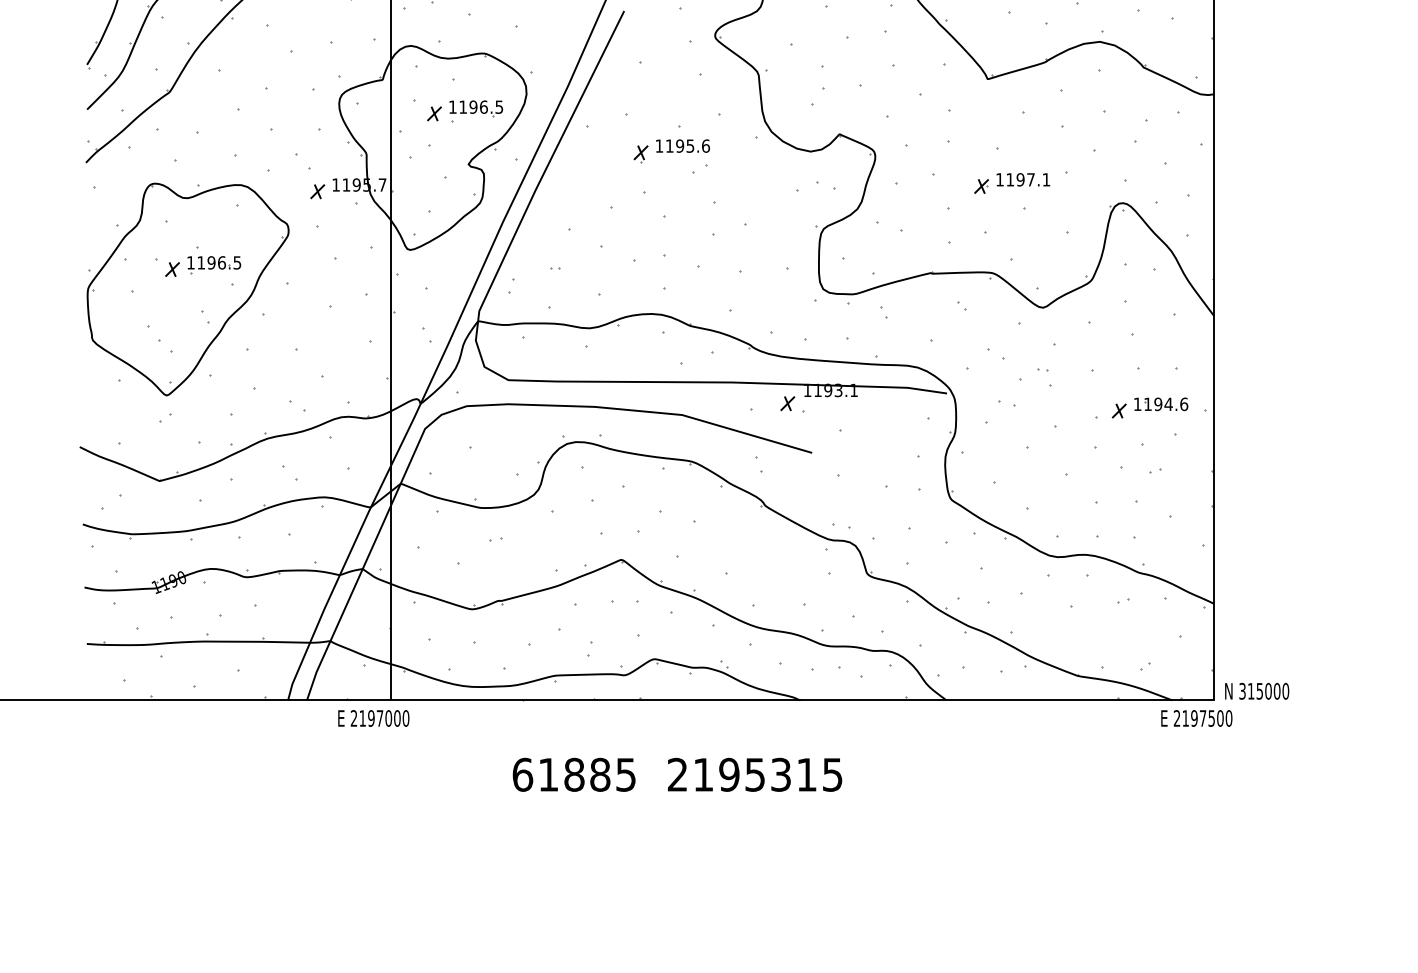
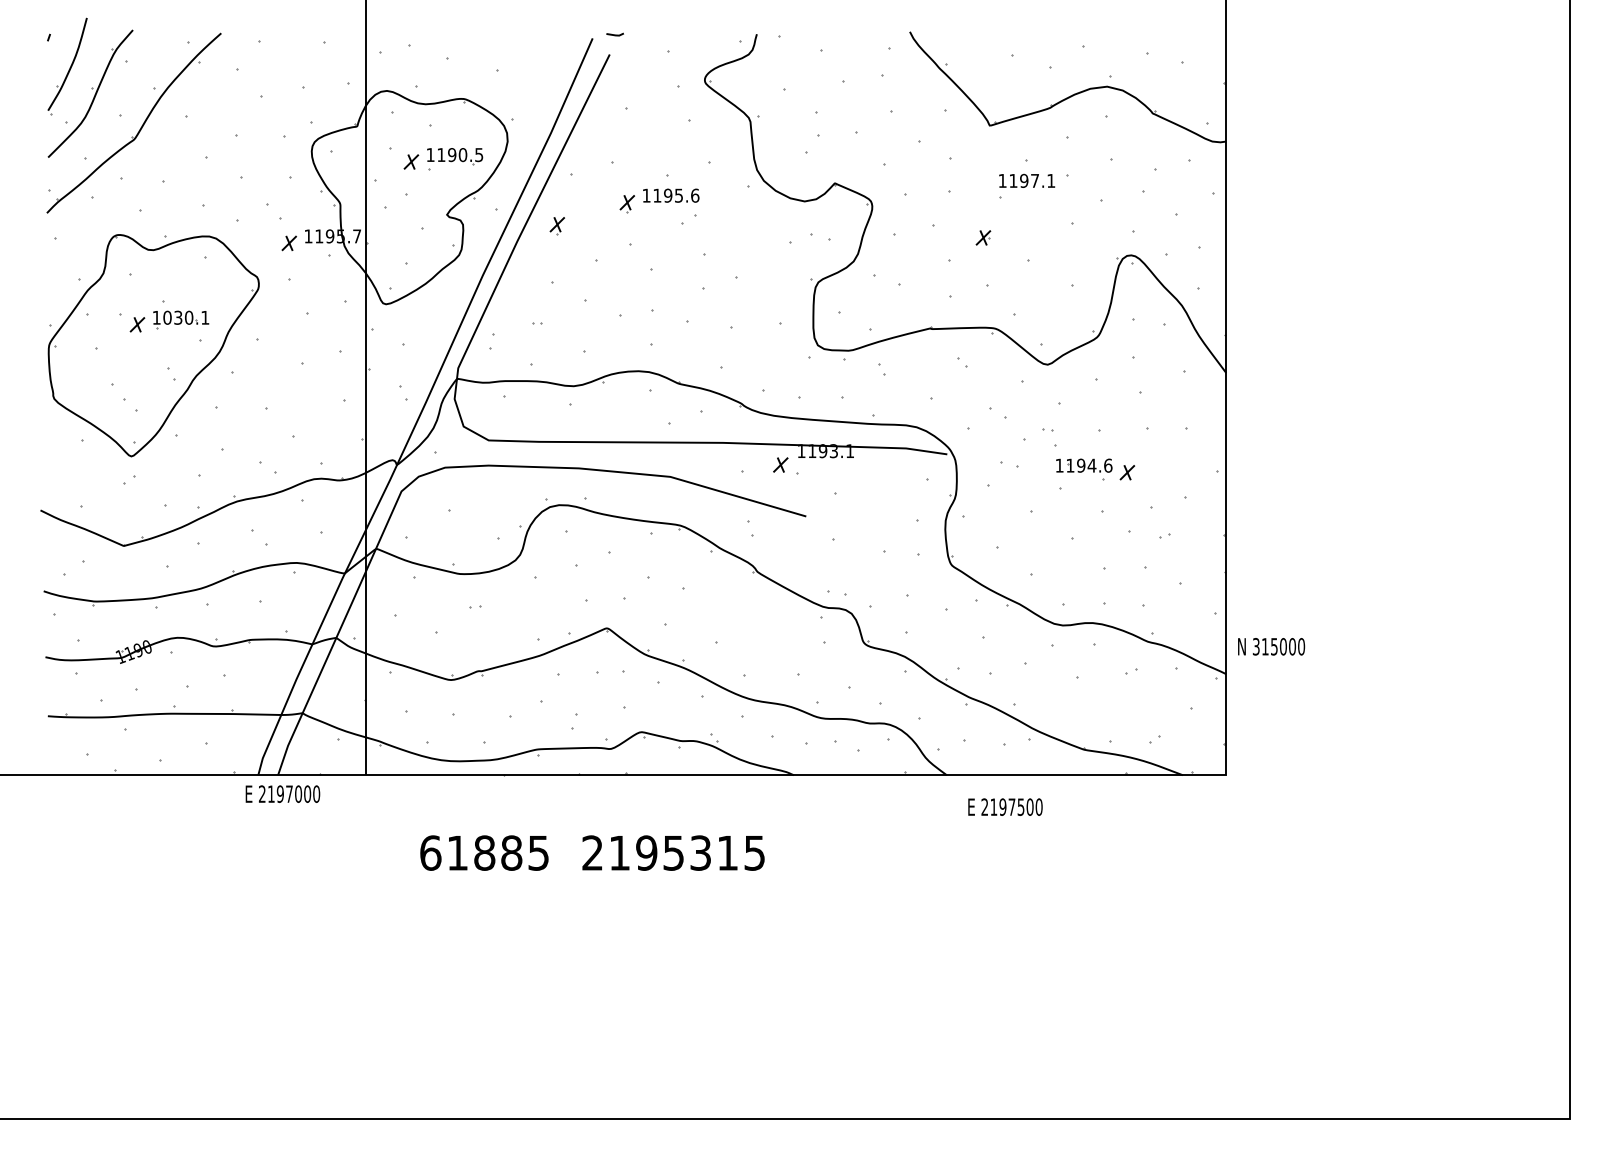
text: (484, 106) -> (463, 154), 1196.5 -> 1190.5
part: (573, 175) -> (556, 226), added
text: (1023, 179) -> (1027, 180), moved
text: (219, 262) -> (186, 317), 1196.5 -> 1030.1
part: (1161, 404) -> (1084, 465), moved
text: (1257, 691) -> (1271, 646), moved
text: (373, 717) -> (282, 793), moved
text: (1196, 717) -> (1005, 806), moved
text: (677, 774) -> (592, 852), moved

